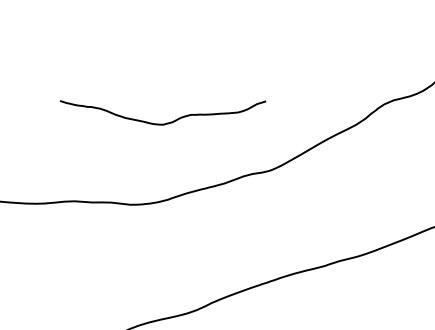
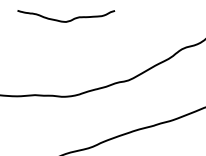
curve: (165, 121) -> (67, 20), moved

